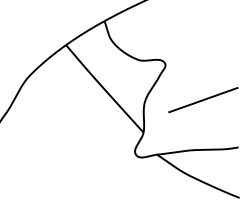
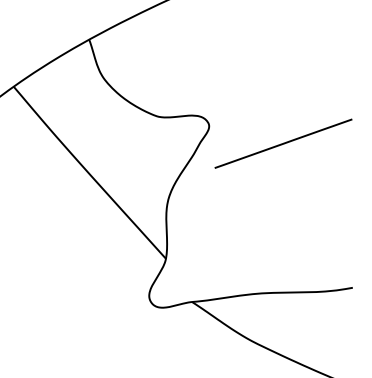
line: (203, 100) -> (283, 144), moved

